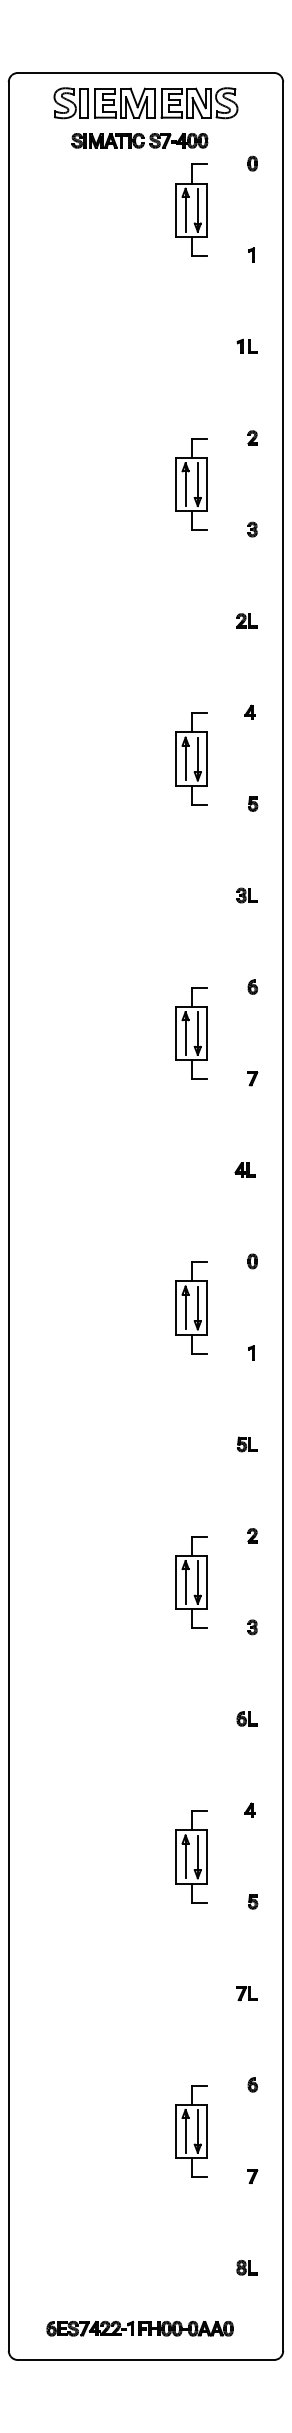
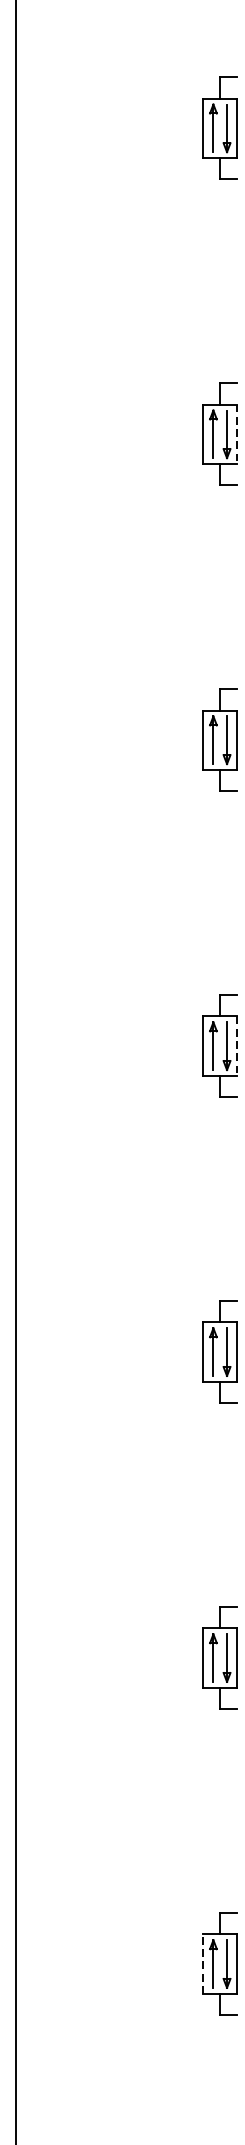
line: (206, 759) -> (236, 434), solid -> dashed
line: (206, 1307) -> (236, 1045), solid -> dashed
line: (176, 2131) -> (203, 1964), solid -> dashed

